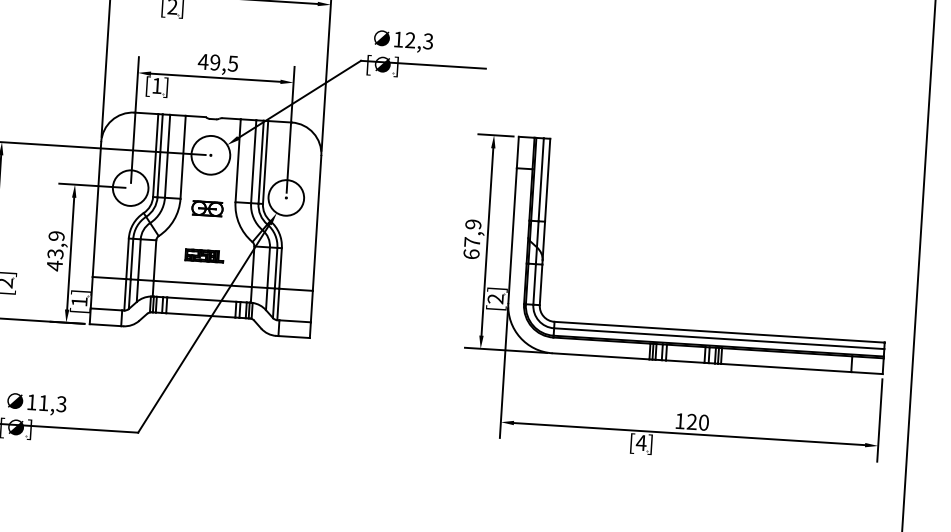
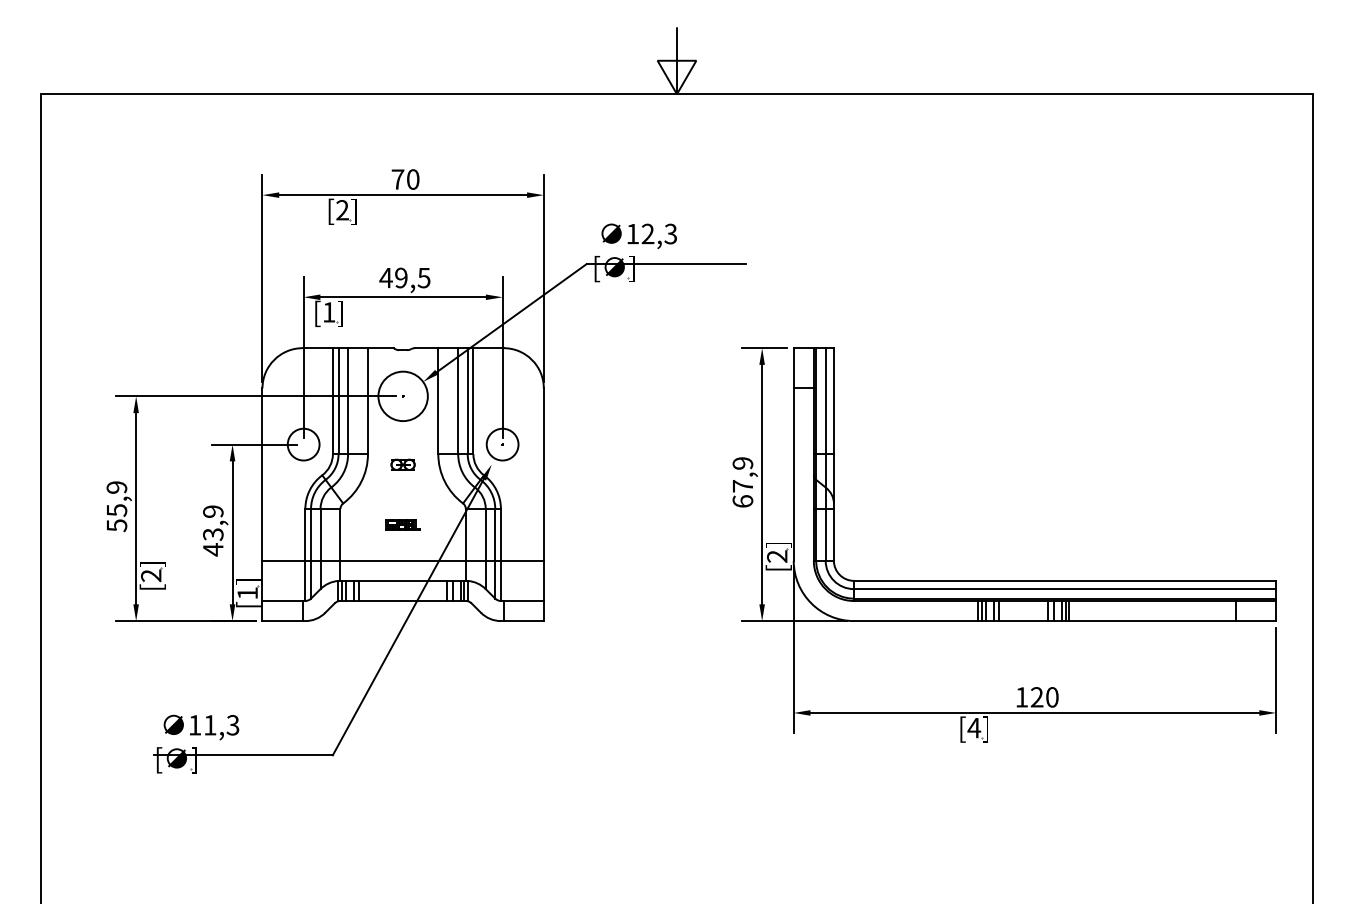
circle: (130, 188) -> (303, 444), size x0.7
circle: (286, 197) -> (502, 444), size x0.7
part: (207, 208) -> (402, 464), size x0.6
part: (204, 255) -> (402, 524), size x0.7

